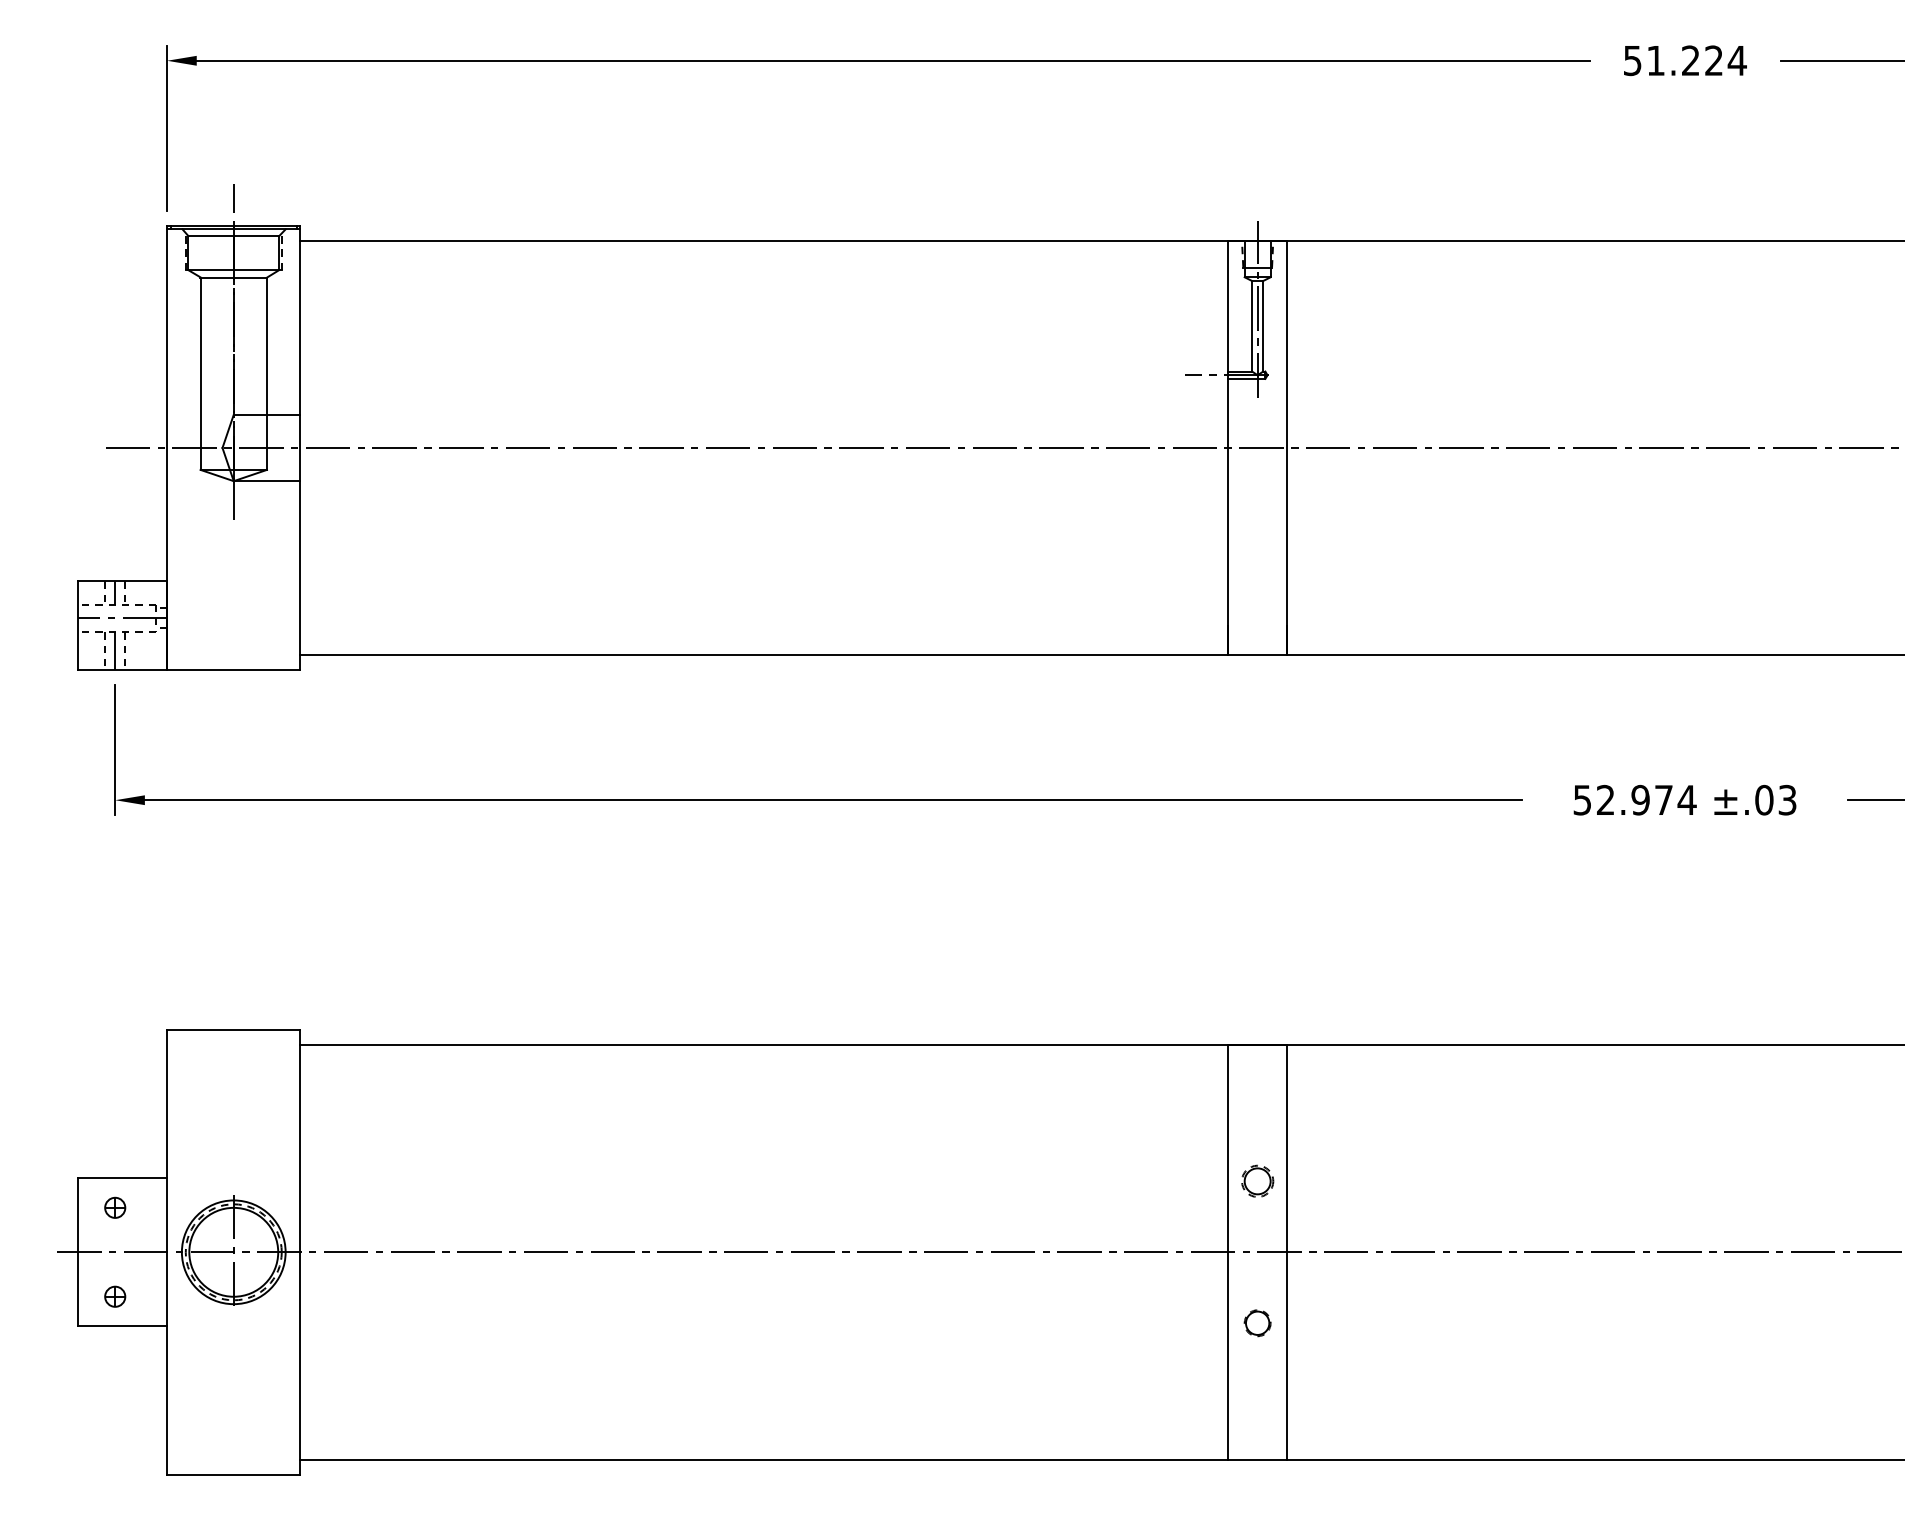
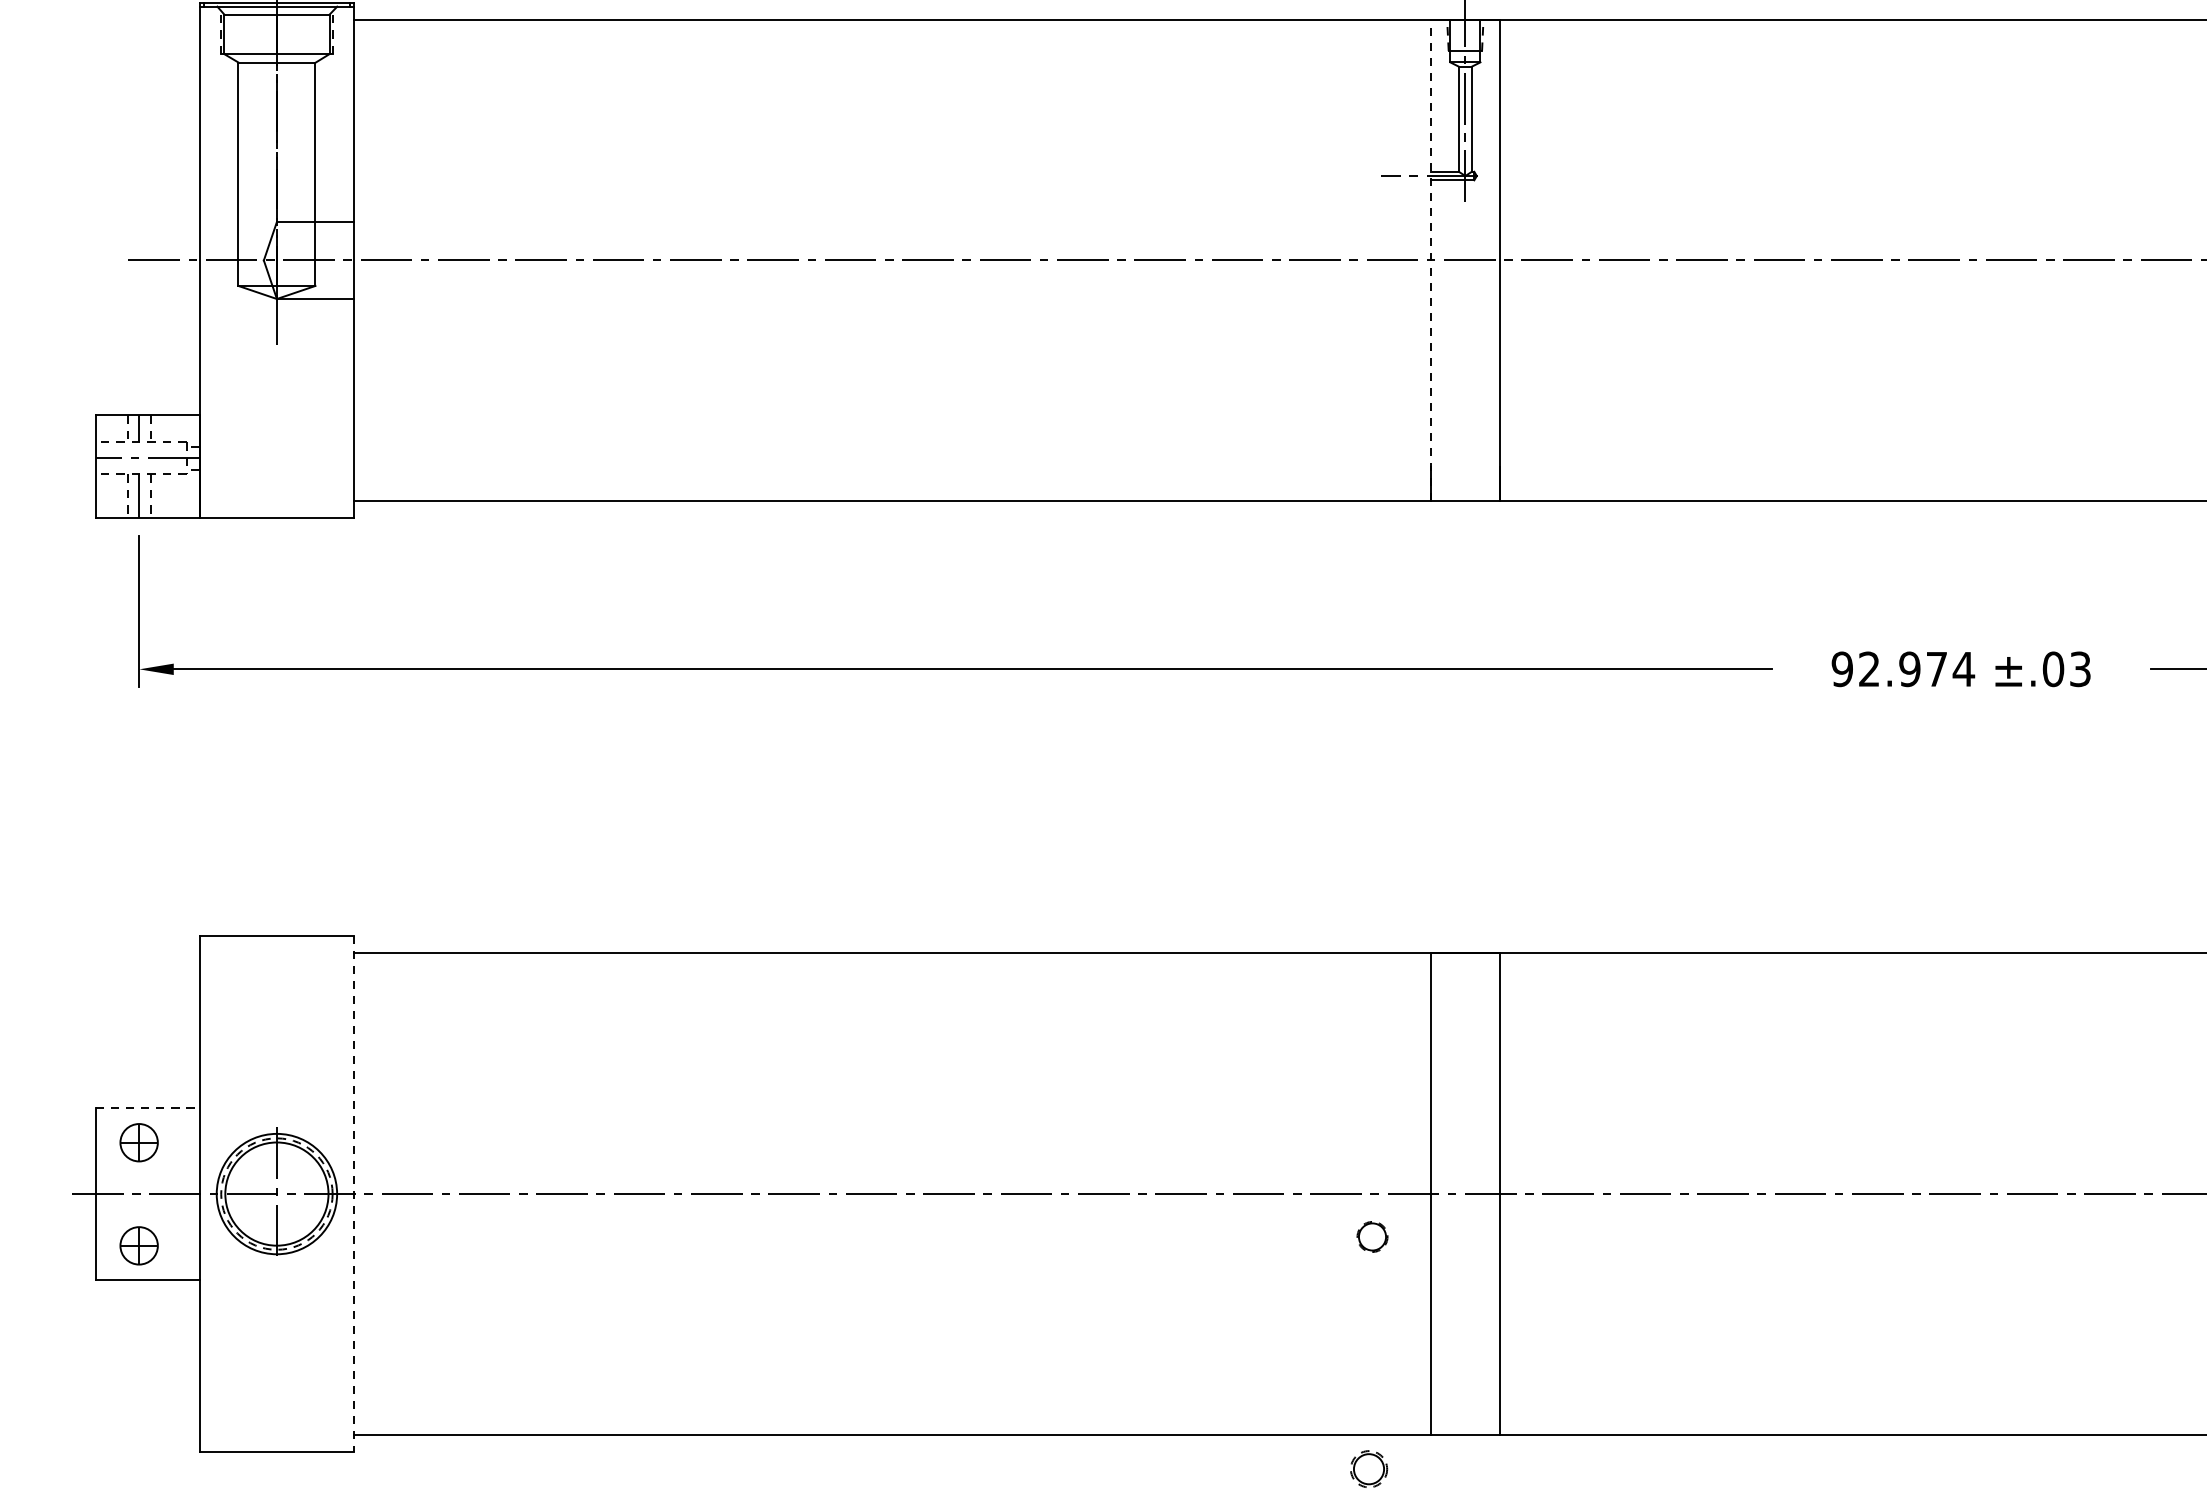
line: (1228, 447) -> (1431, 259), solid -> dashed
text: (1582, 799) -> (1842, 668), 52.974 -> 92.974
line: (123, 1178) -> (148, 1108), solid -> dashed
part: (1257, 1180) -> (1368, 1468), moved
part: (115, 1207) -> (139, 1142), size x1.6
line: (300, 1252) -> (354, 1194), solid -> dashed
part: (115, 1296) -> (139, 1245), size x1.6
part: (1257, 1323) -> (1372, 1237), moved

